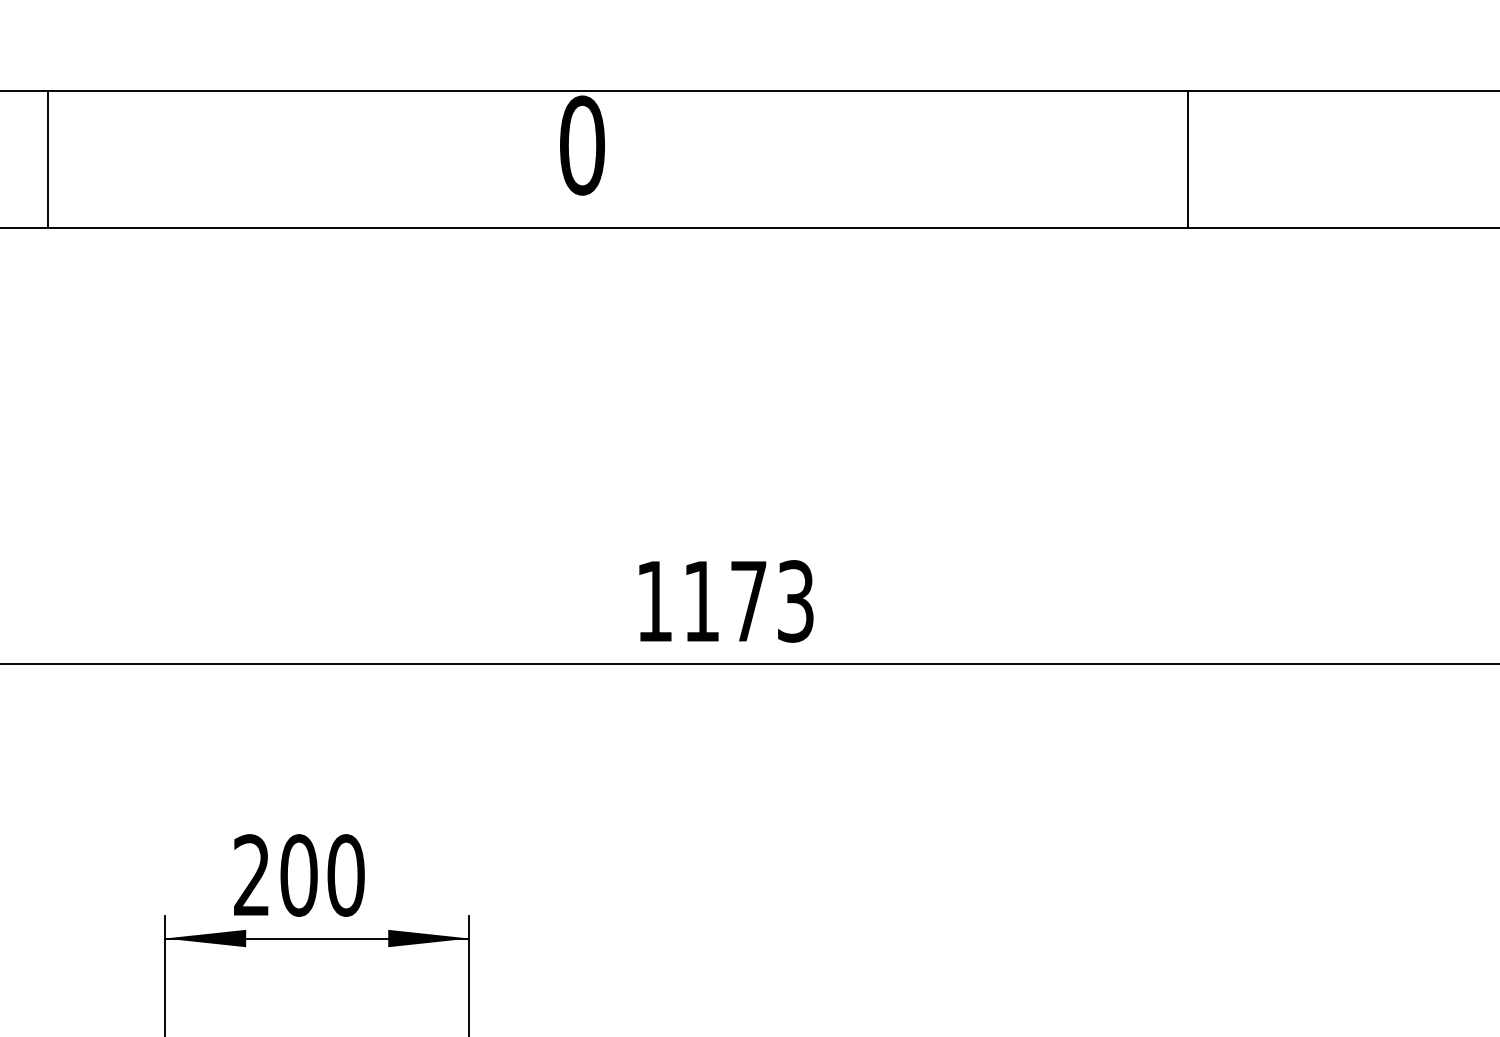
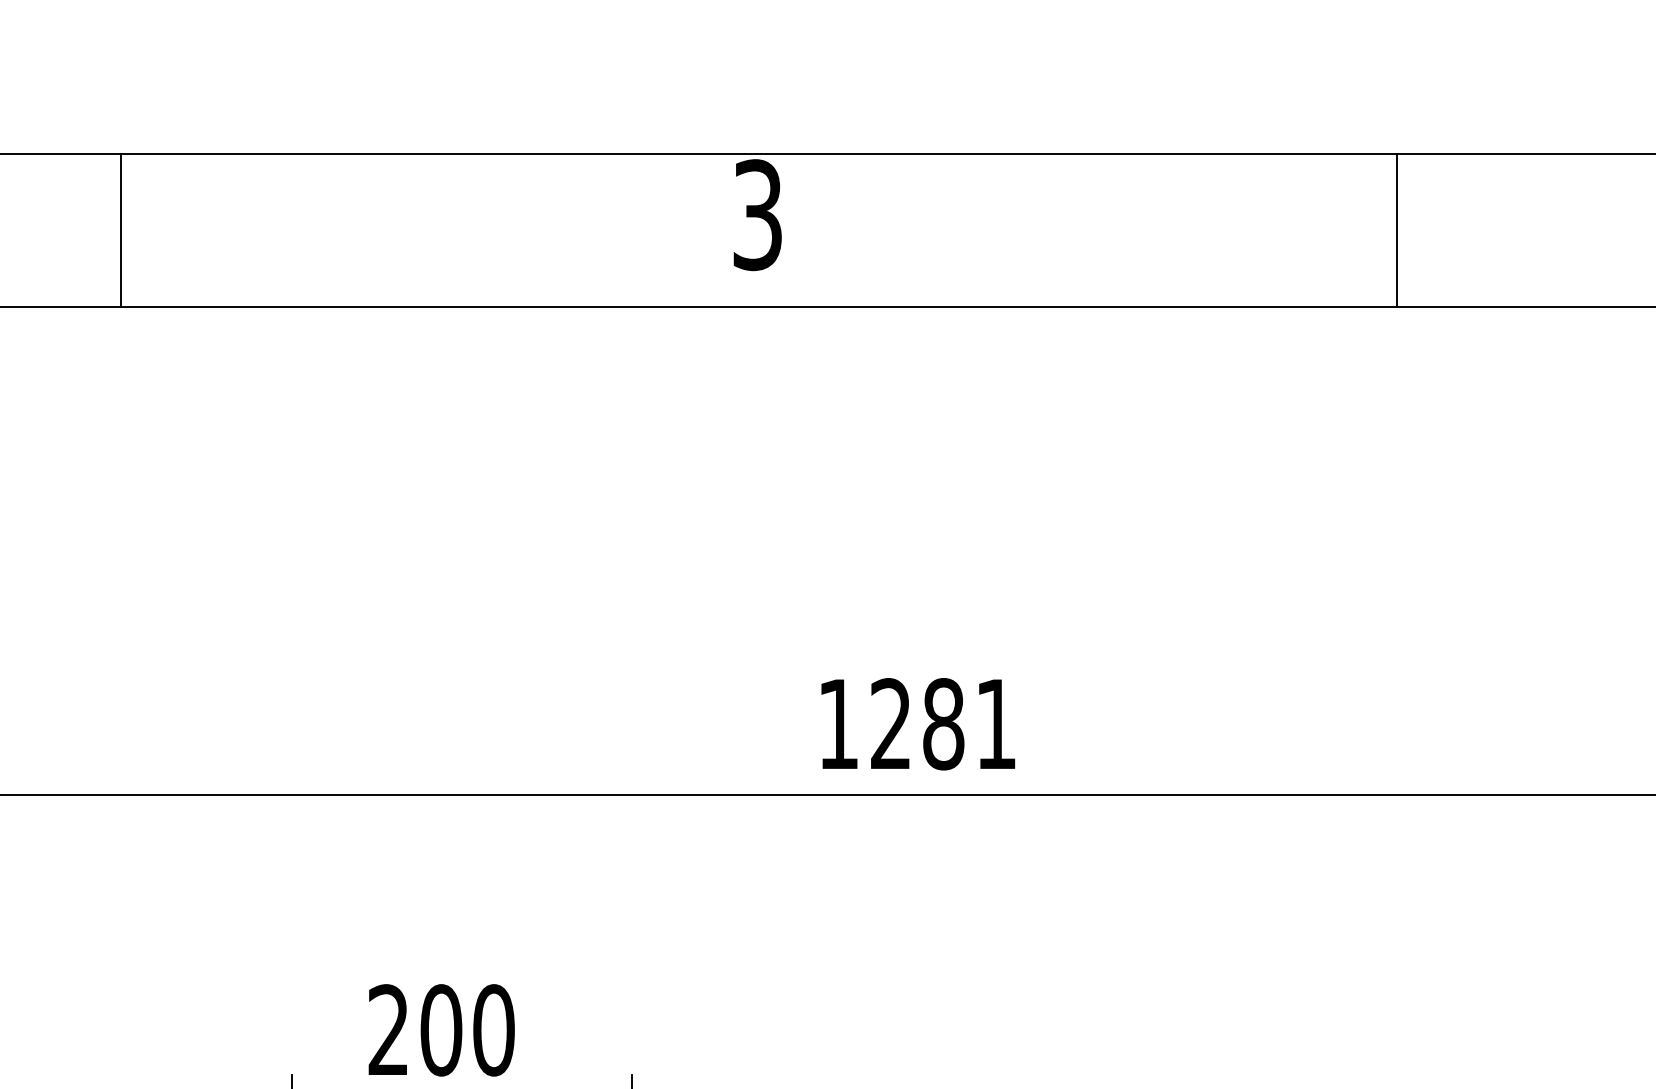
text: (582, 145) -> (757, 215), 0 -> 3
line: (47, 158) -> (121, 229), moved
line: (1187, 158) -> (1396, 229), moved
text: (748, 601) -> (943, 724), 1173 -> 1281

